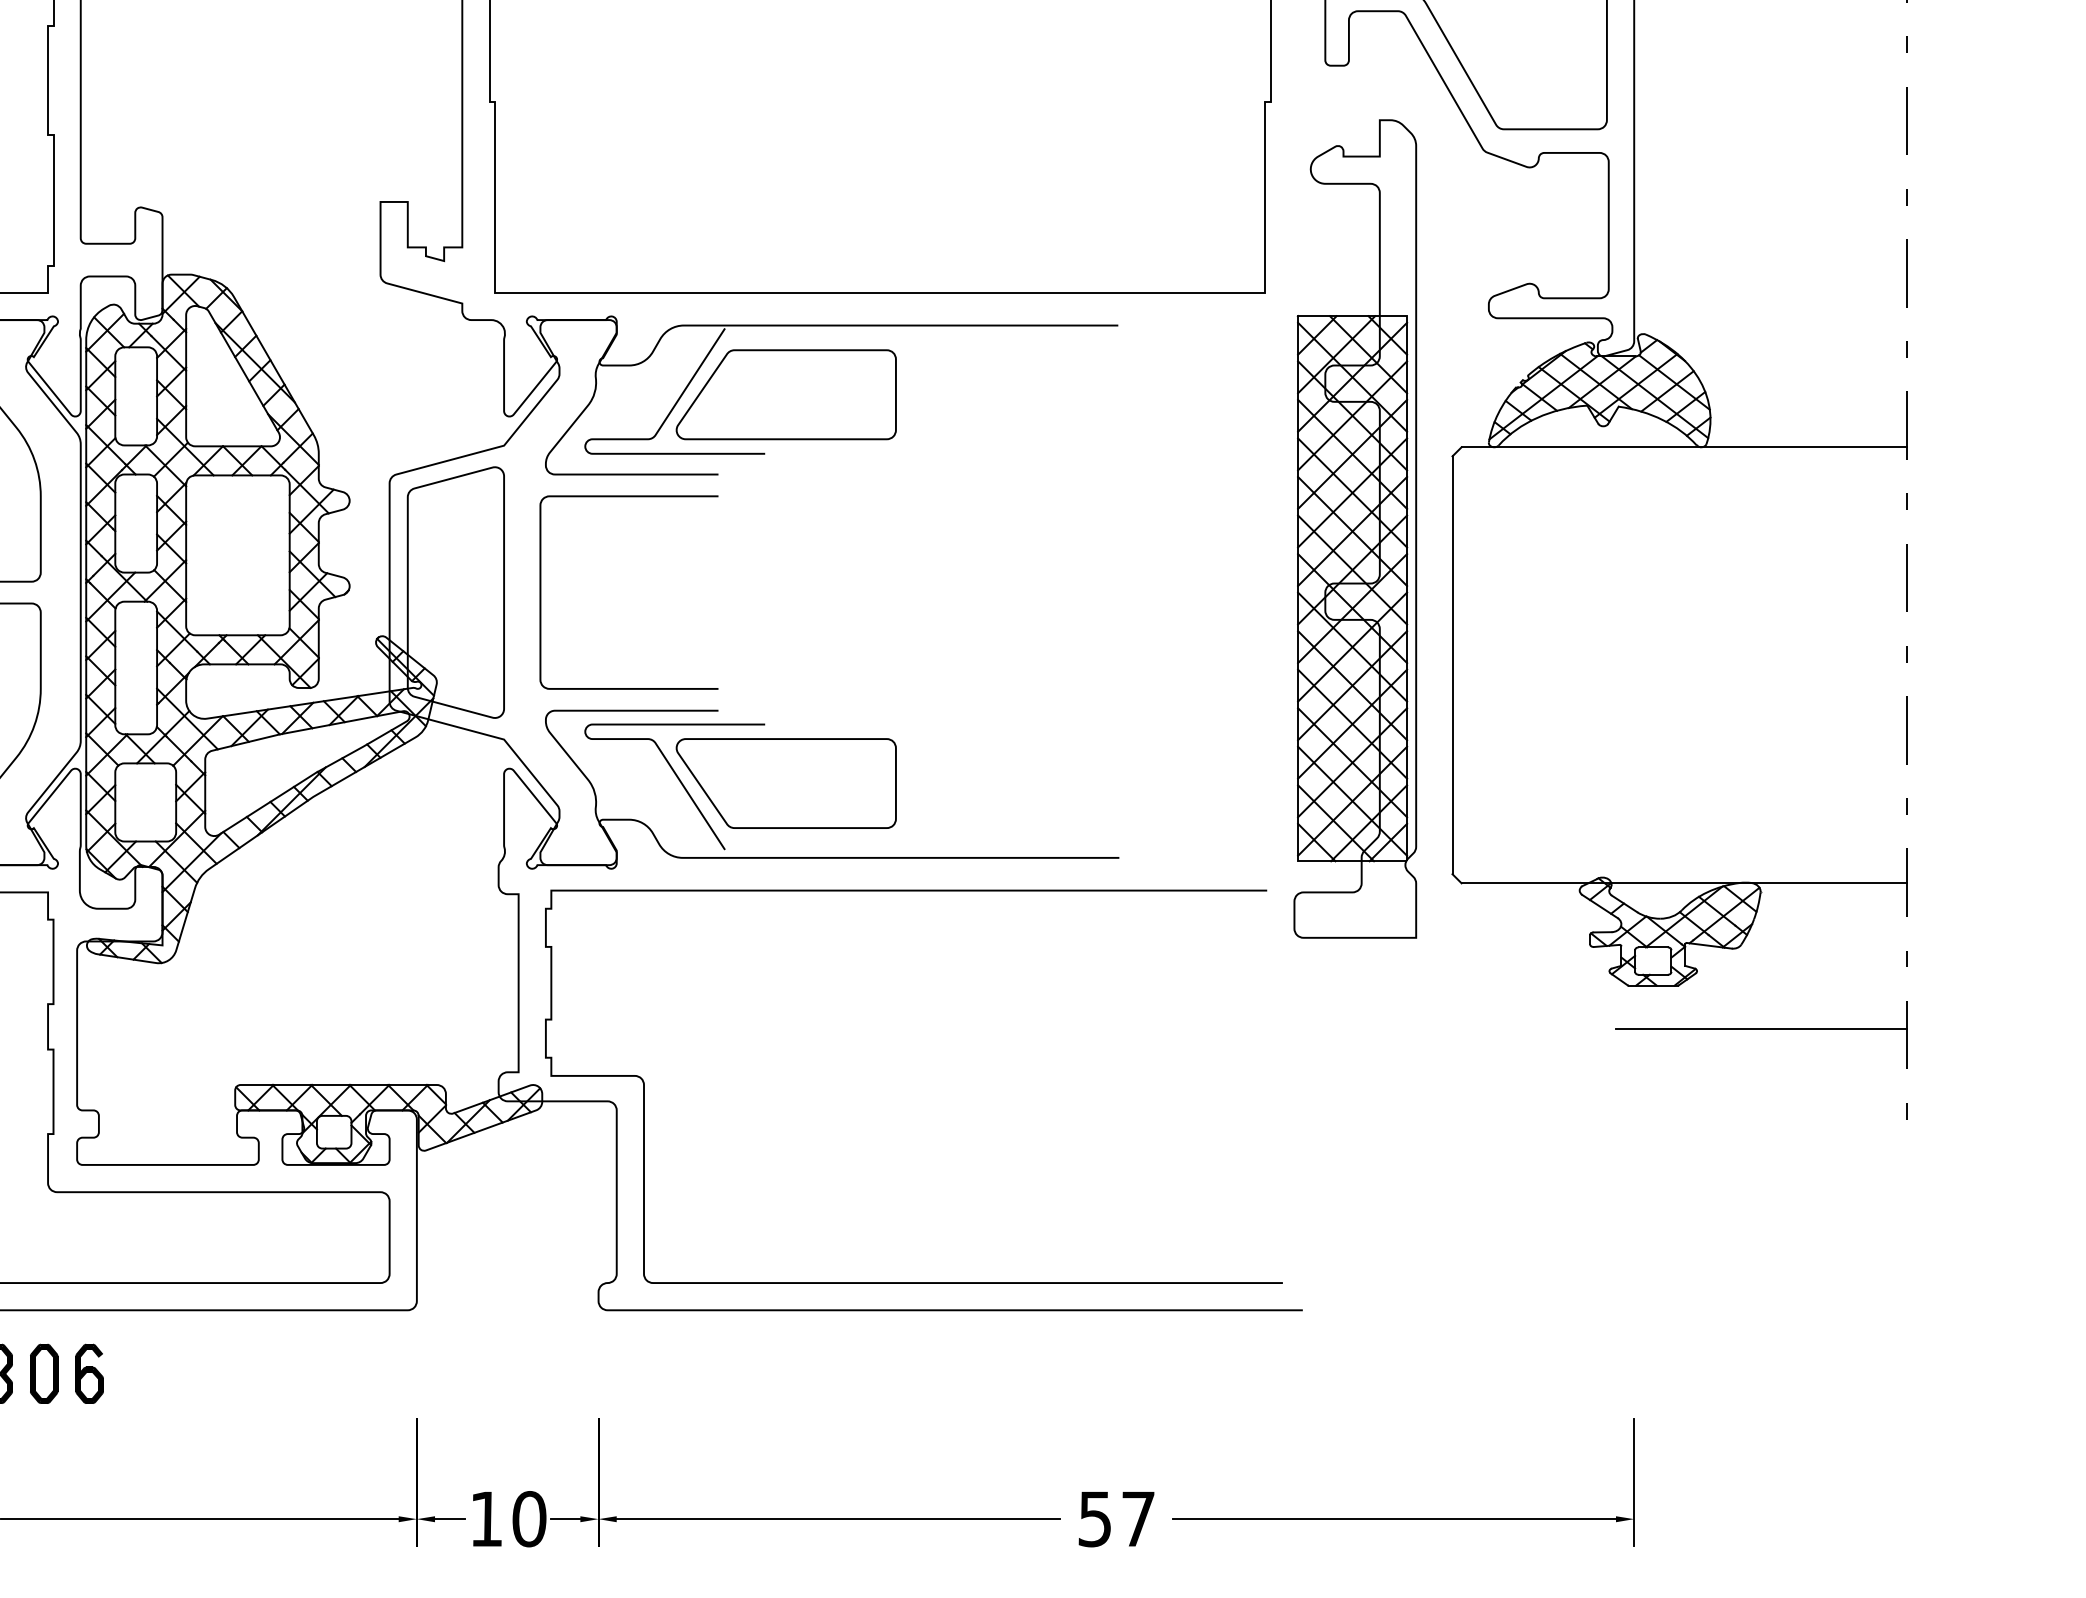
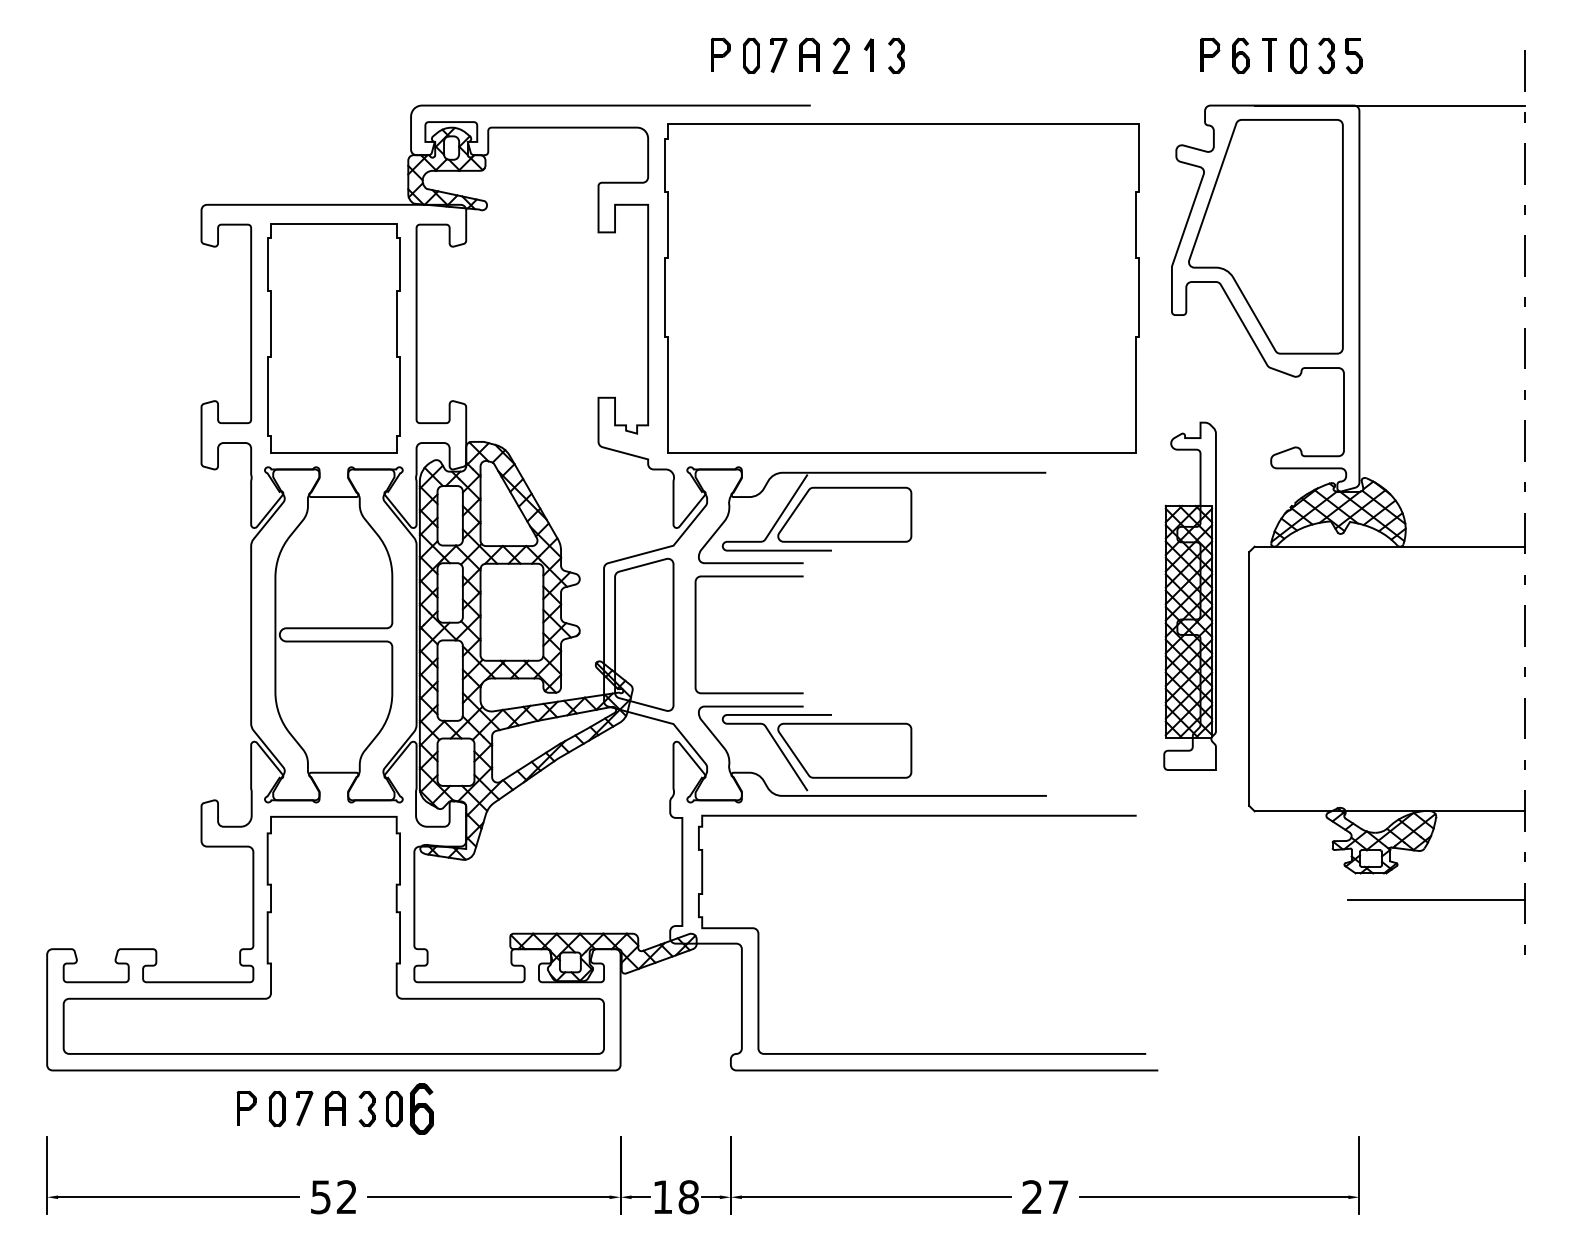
part: (1354, 529) -> (1189, 596), size x0.7
part: (88, 1372) -> (421, 1108), size x1.4
text: (528, 1519) -> (688, 1197), 10 -> 18
text: (1093, 1519) -> (1031, 1197), 57 -> 27

